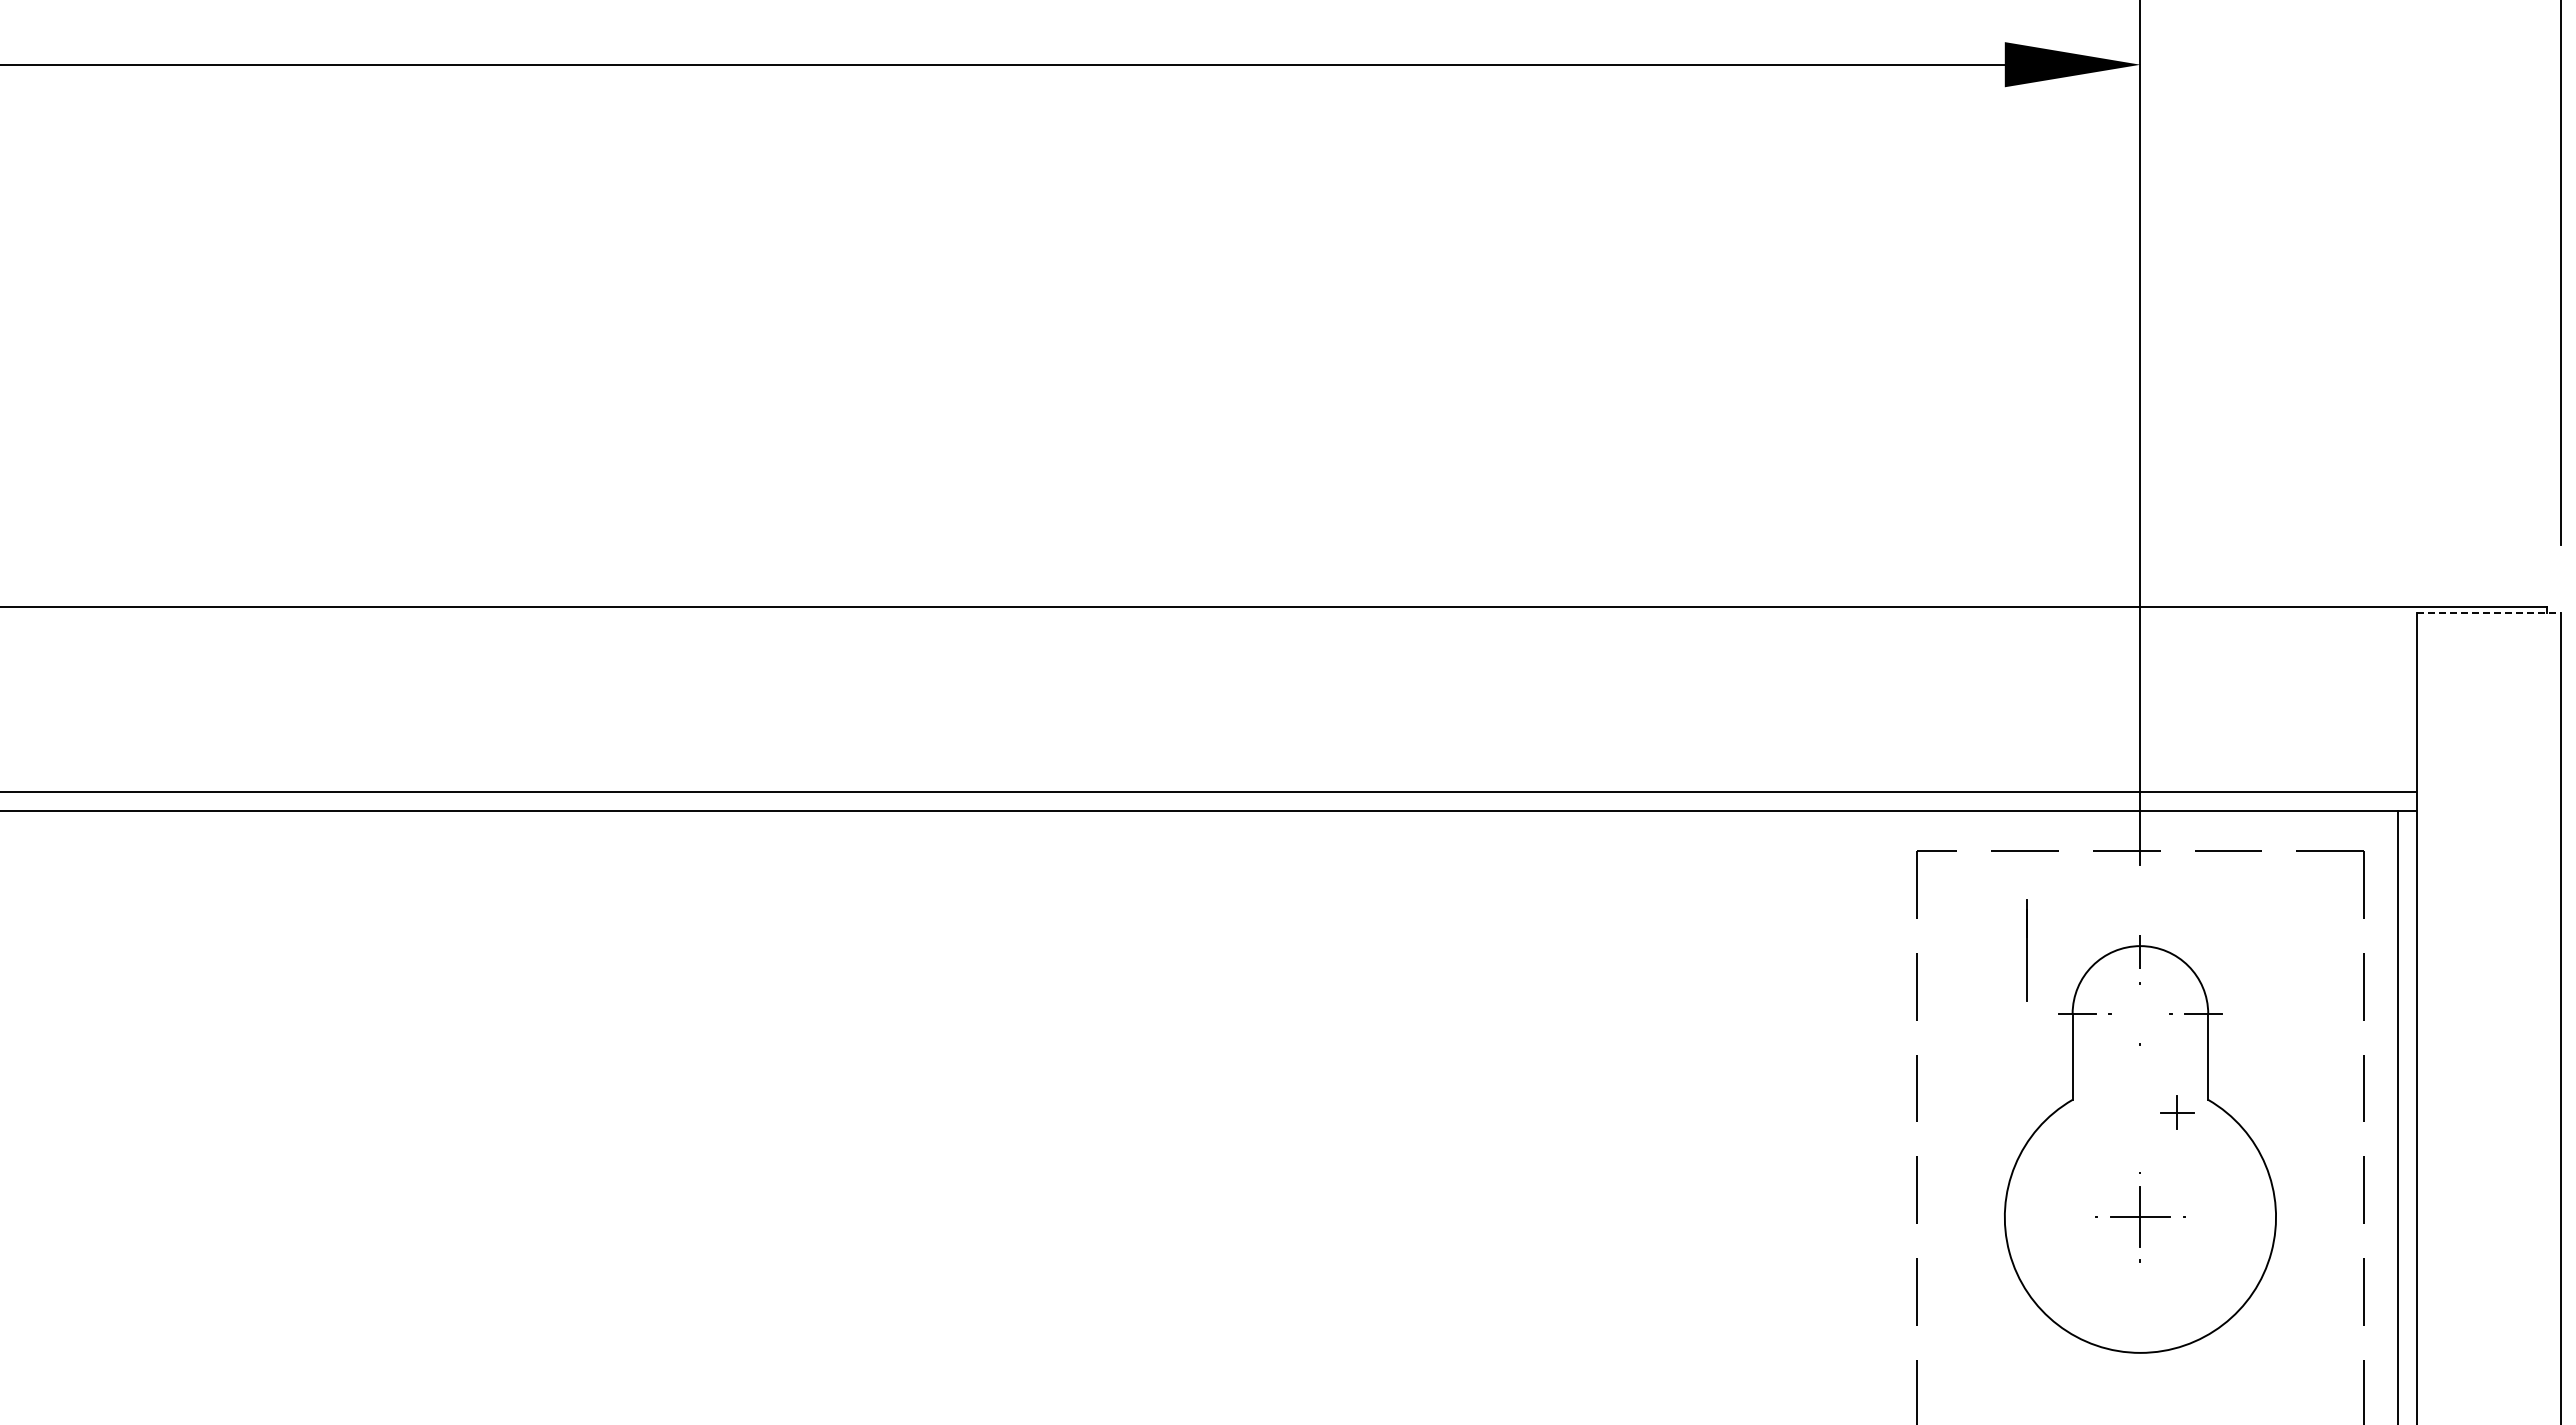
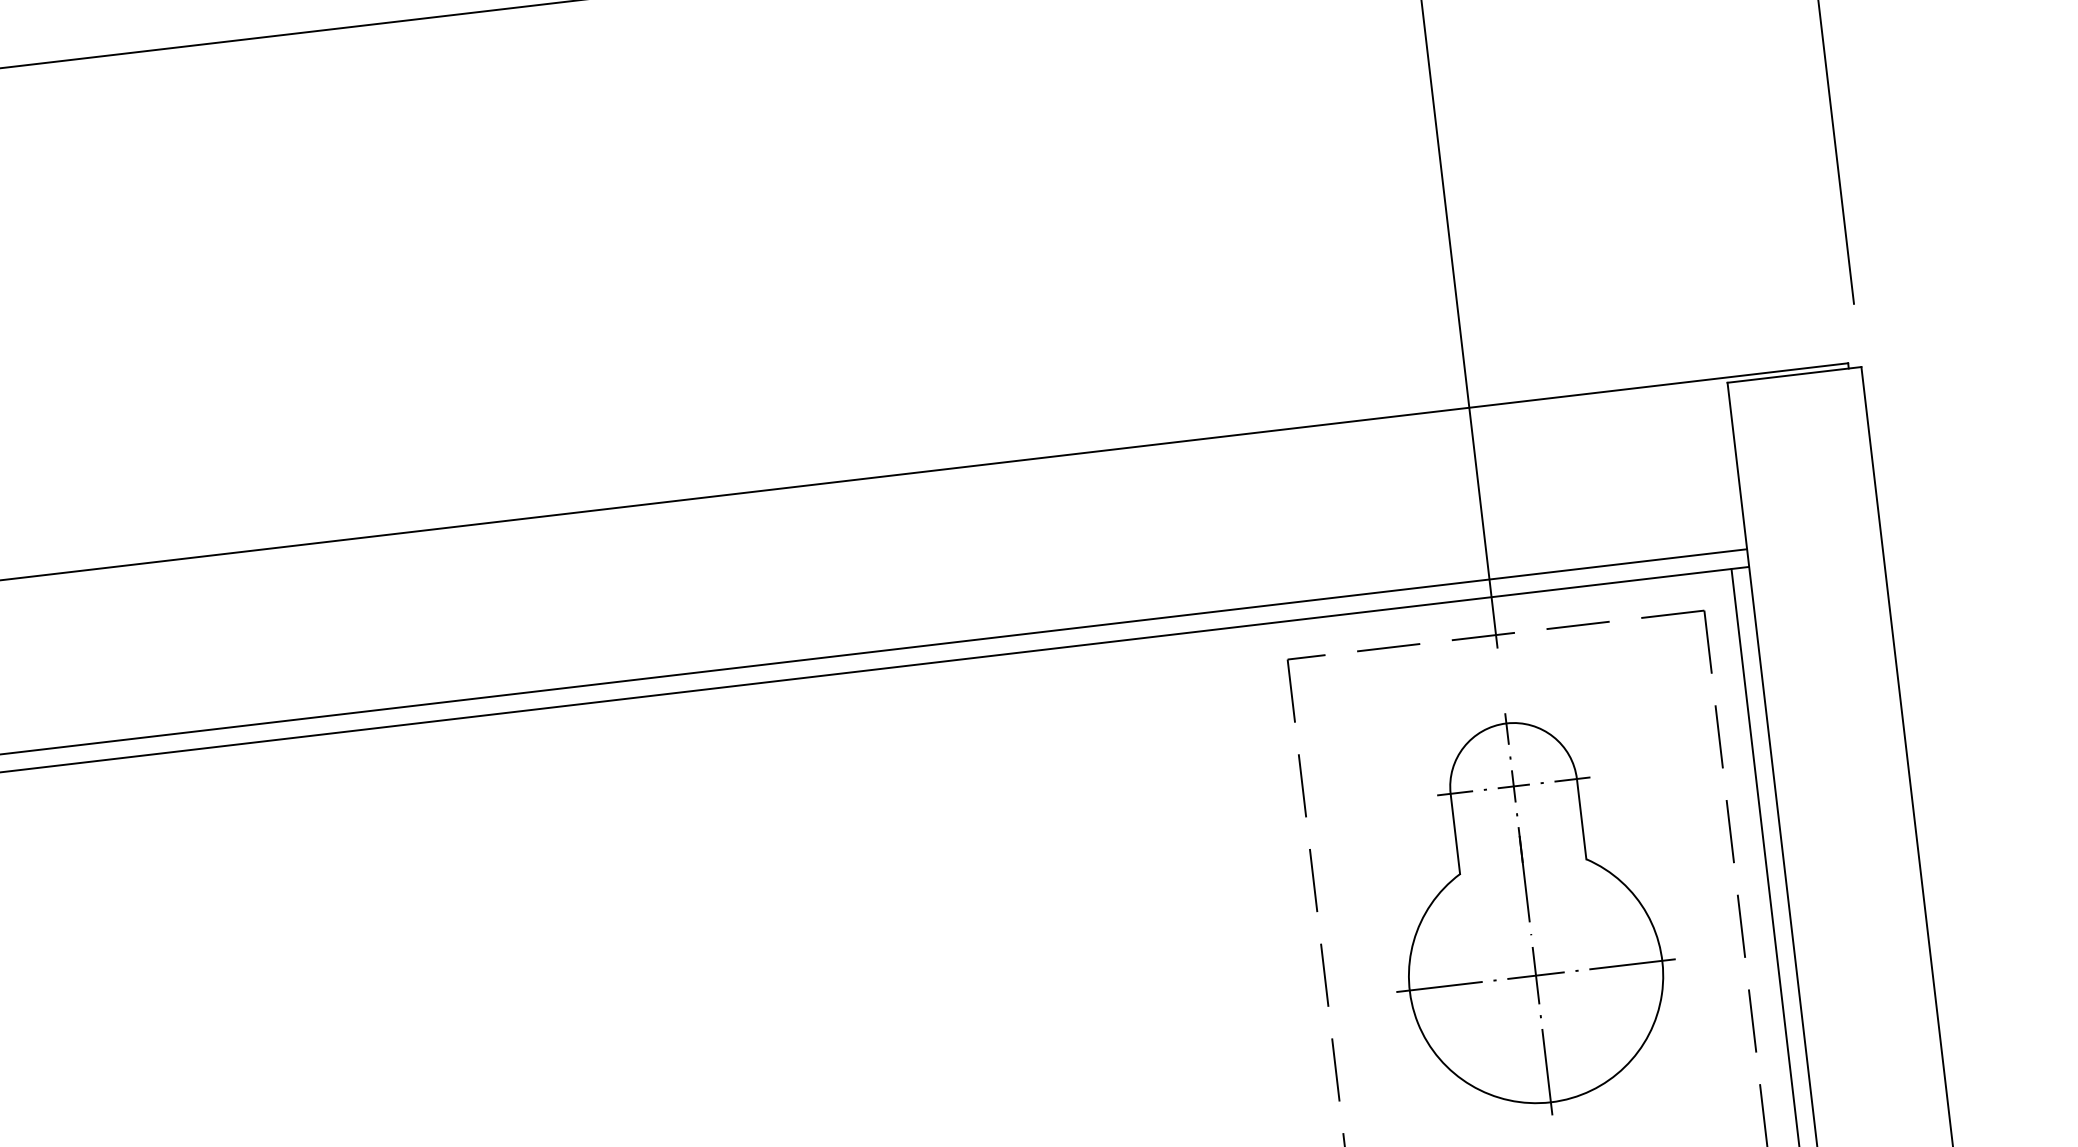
line: (2488, 612) -> (1794, 374), dashed -> solid
line: (2026, 950) -> (1523, 874), moved
part: (2177, 1112) -> (1513, 786), moved
line: (2036, 1216) -> (1439, 986), added
line: (2243, 1216) -> (1631, 964), added
line: (2140, 1320) -> (1547, 1072), added

